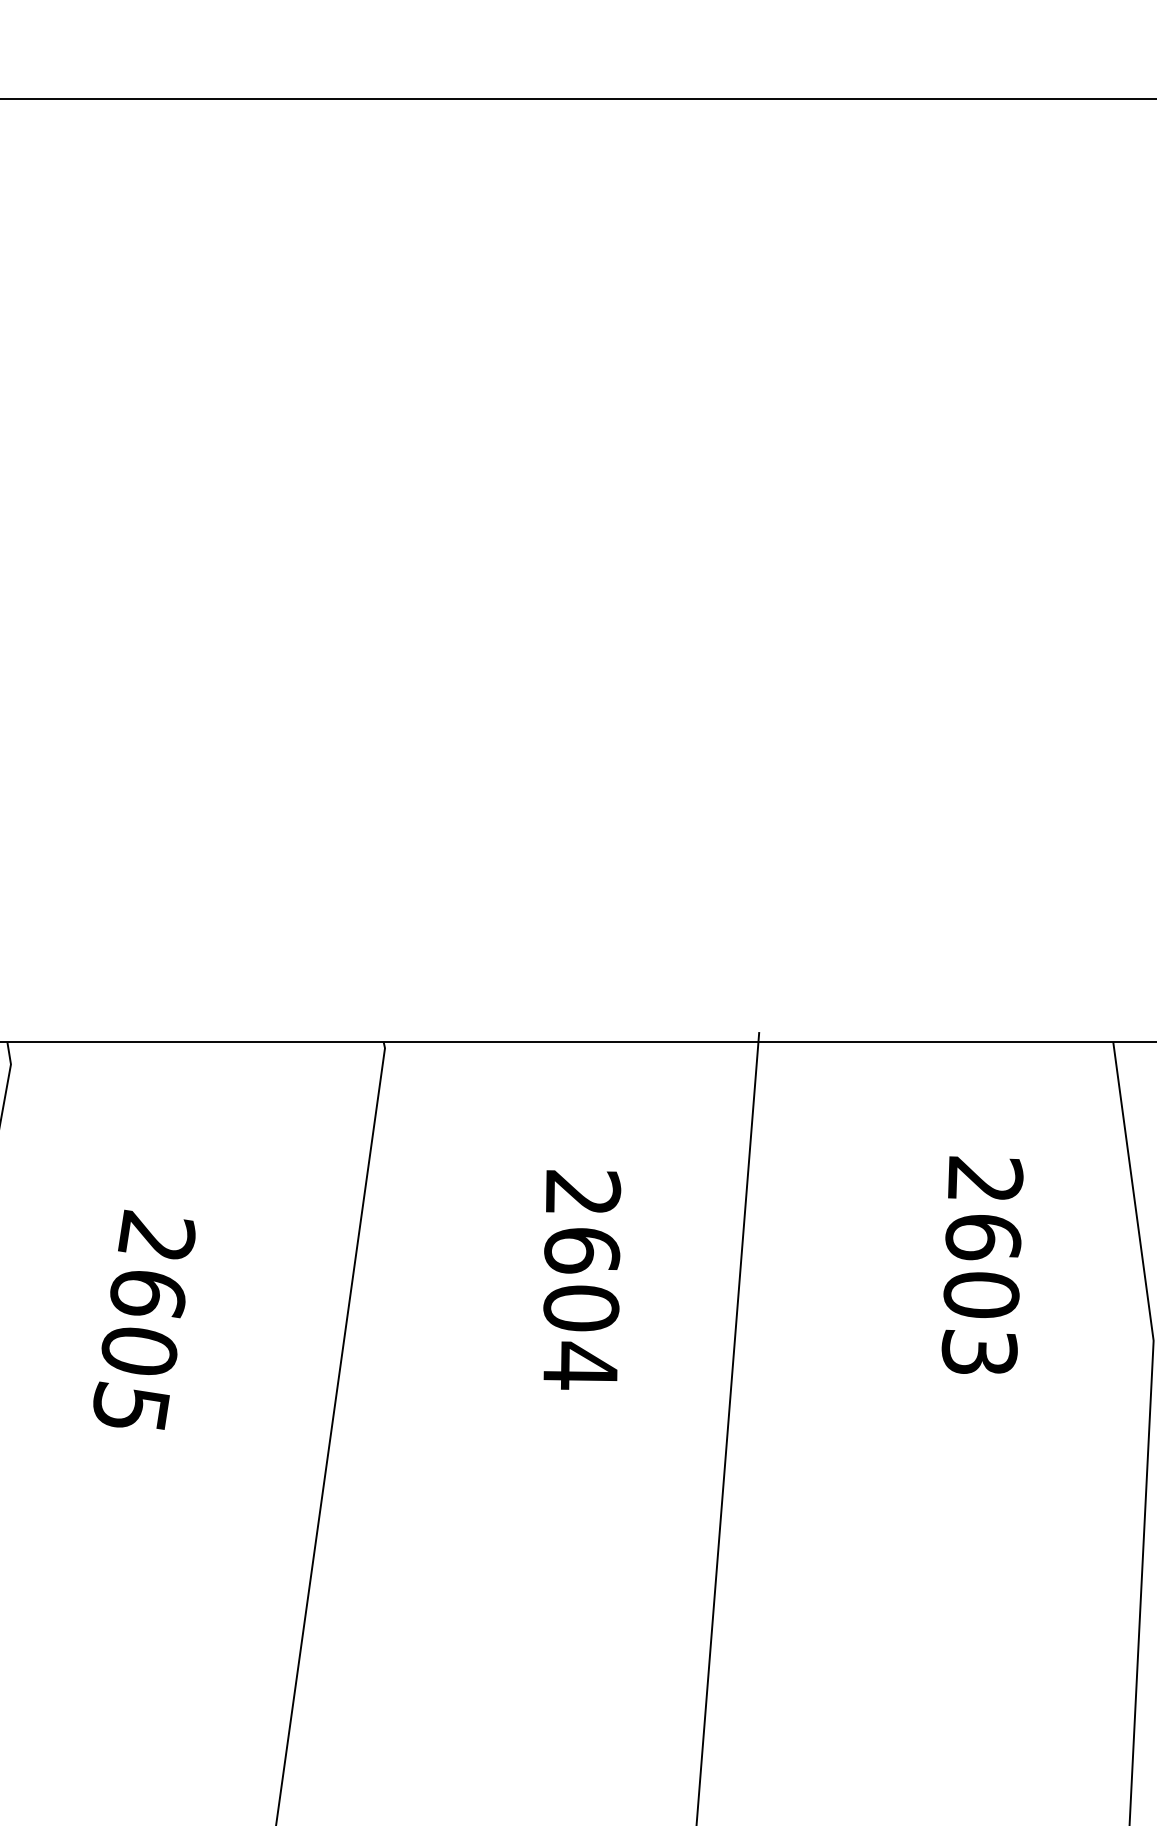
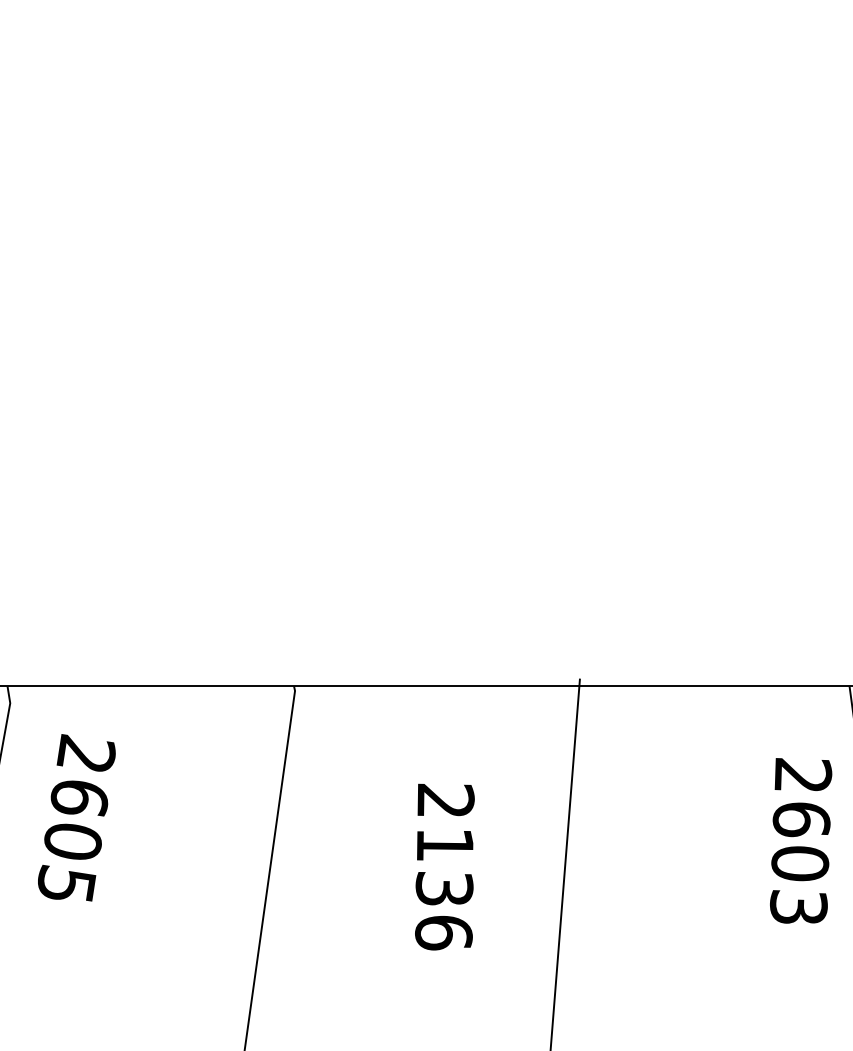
text: (982, 1264) -> (800, 840), moved
text: (581, 1308) -> (444, 889), 2604 -> 2136
text: (144, 1319) -> (76, 817), moved

